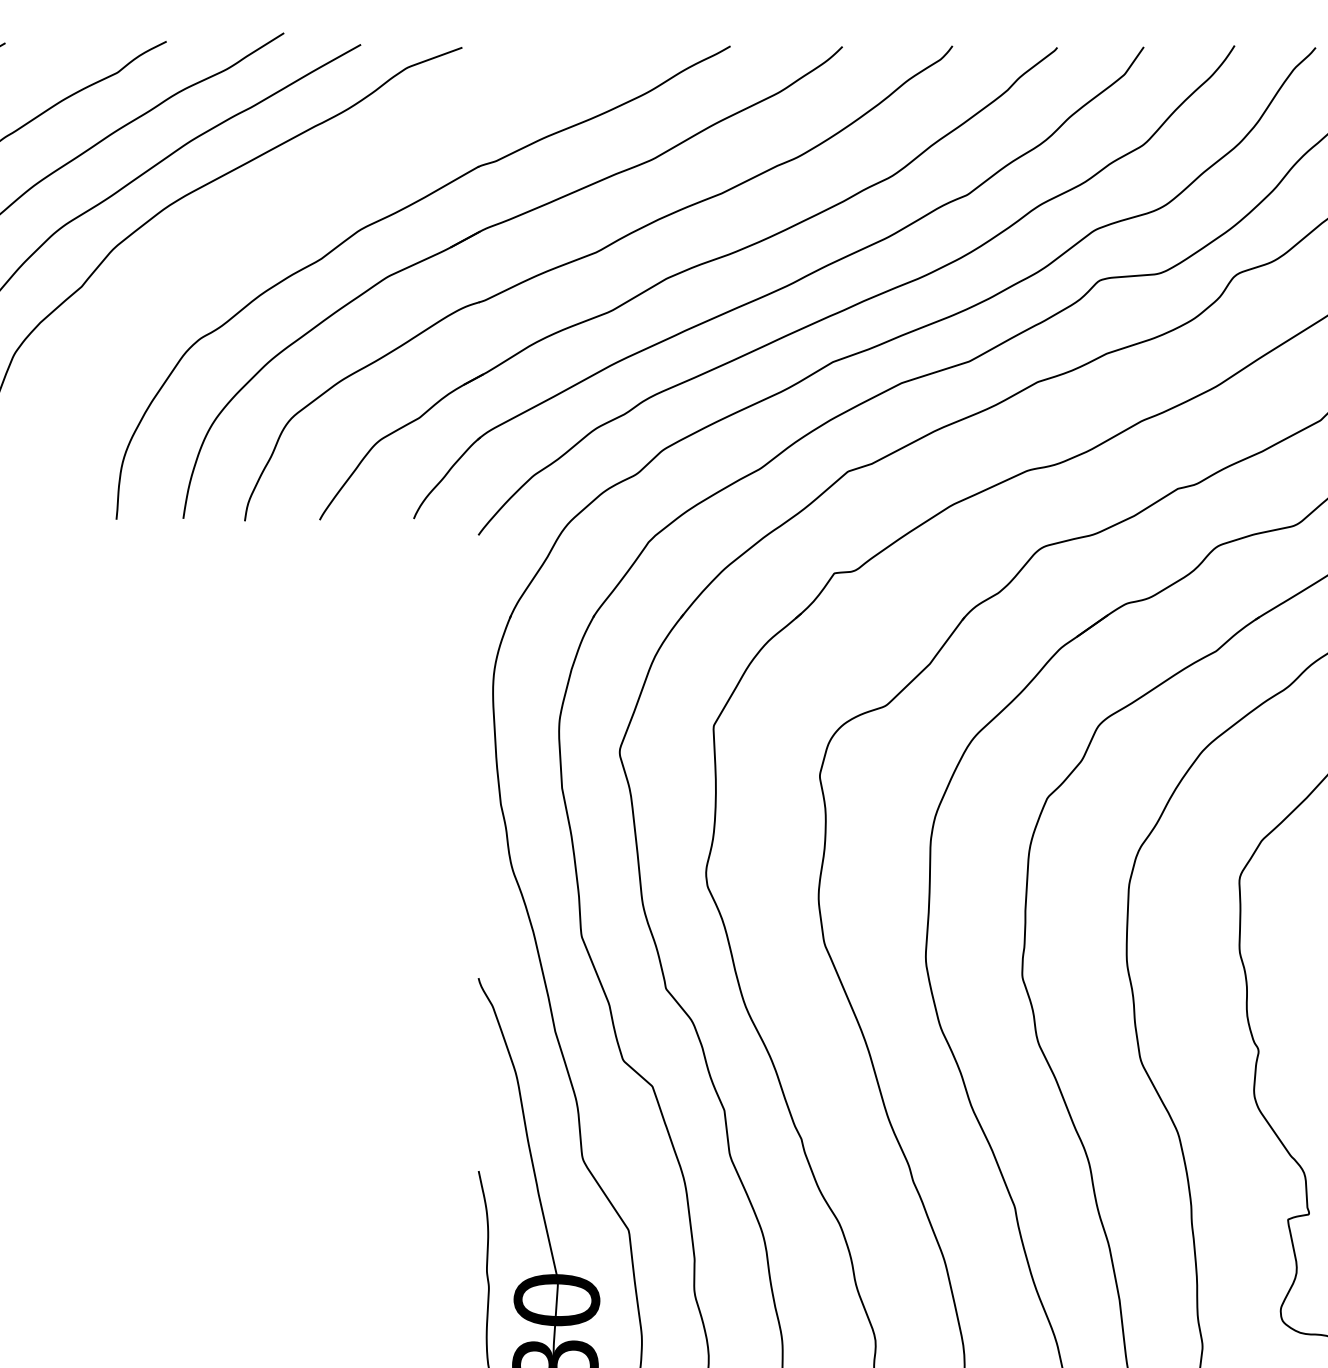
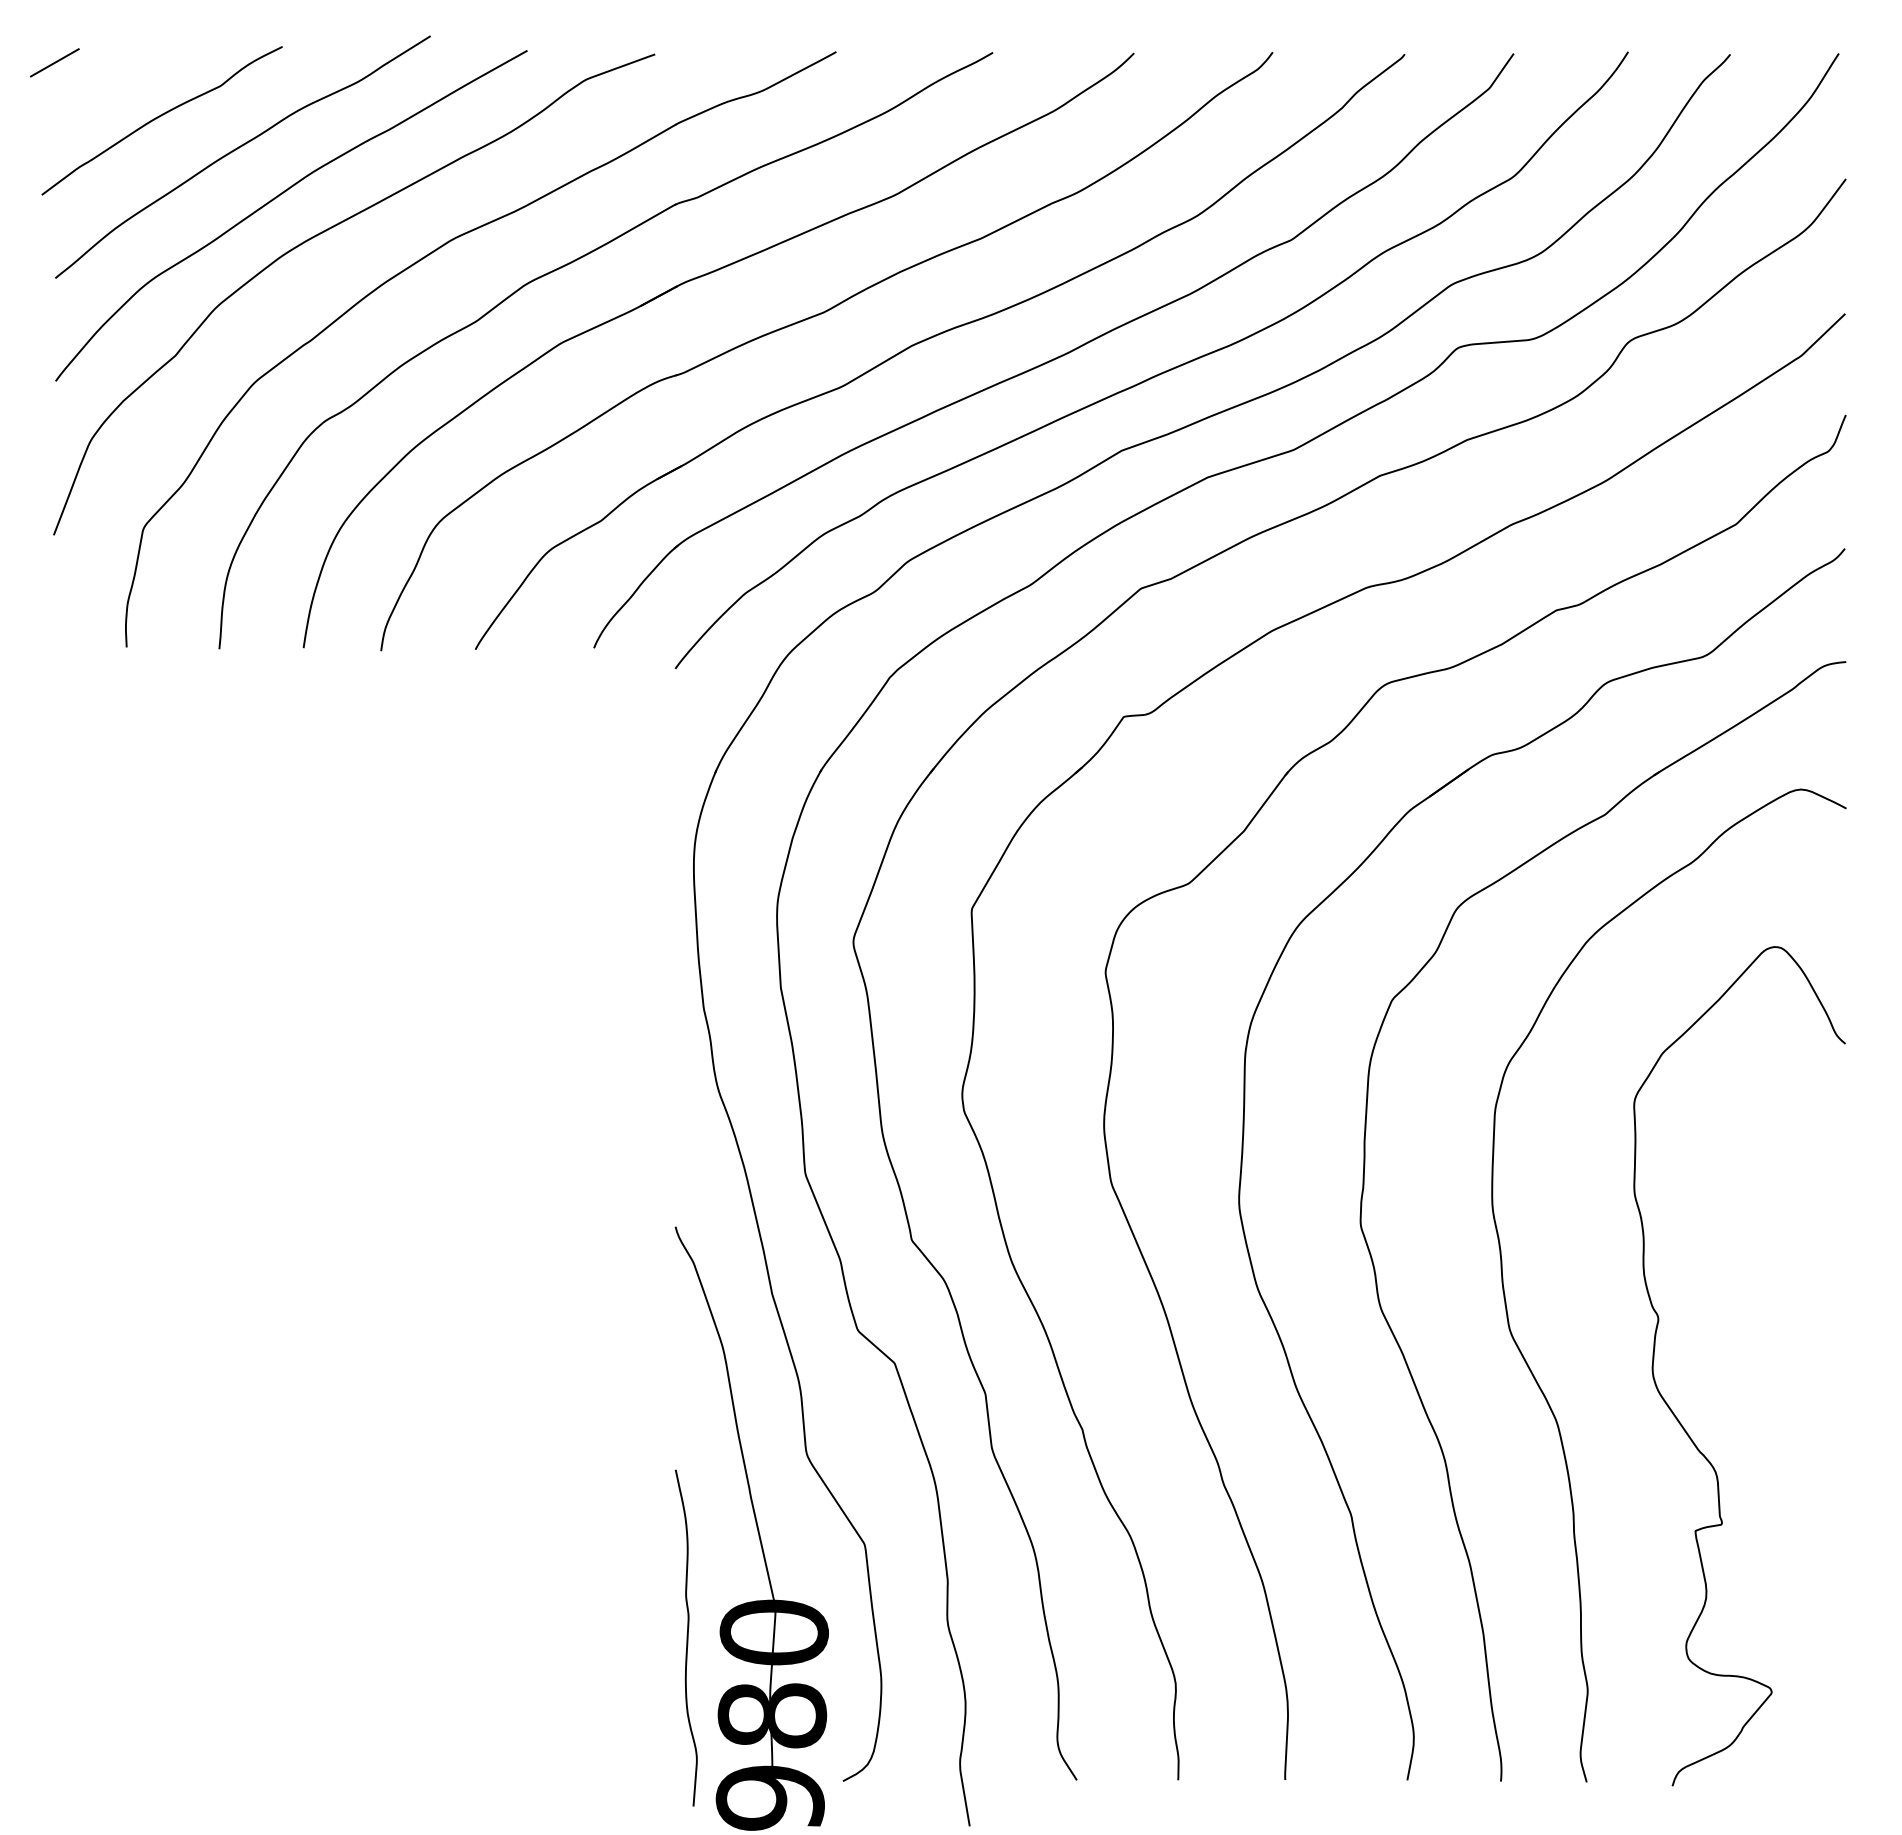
part: (276, 211) -> (420, 261), added

